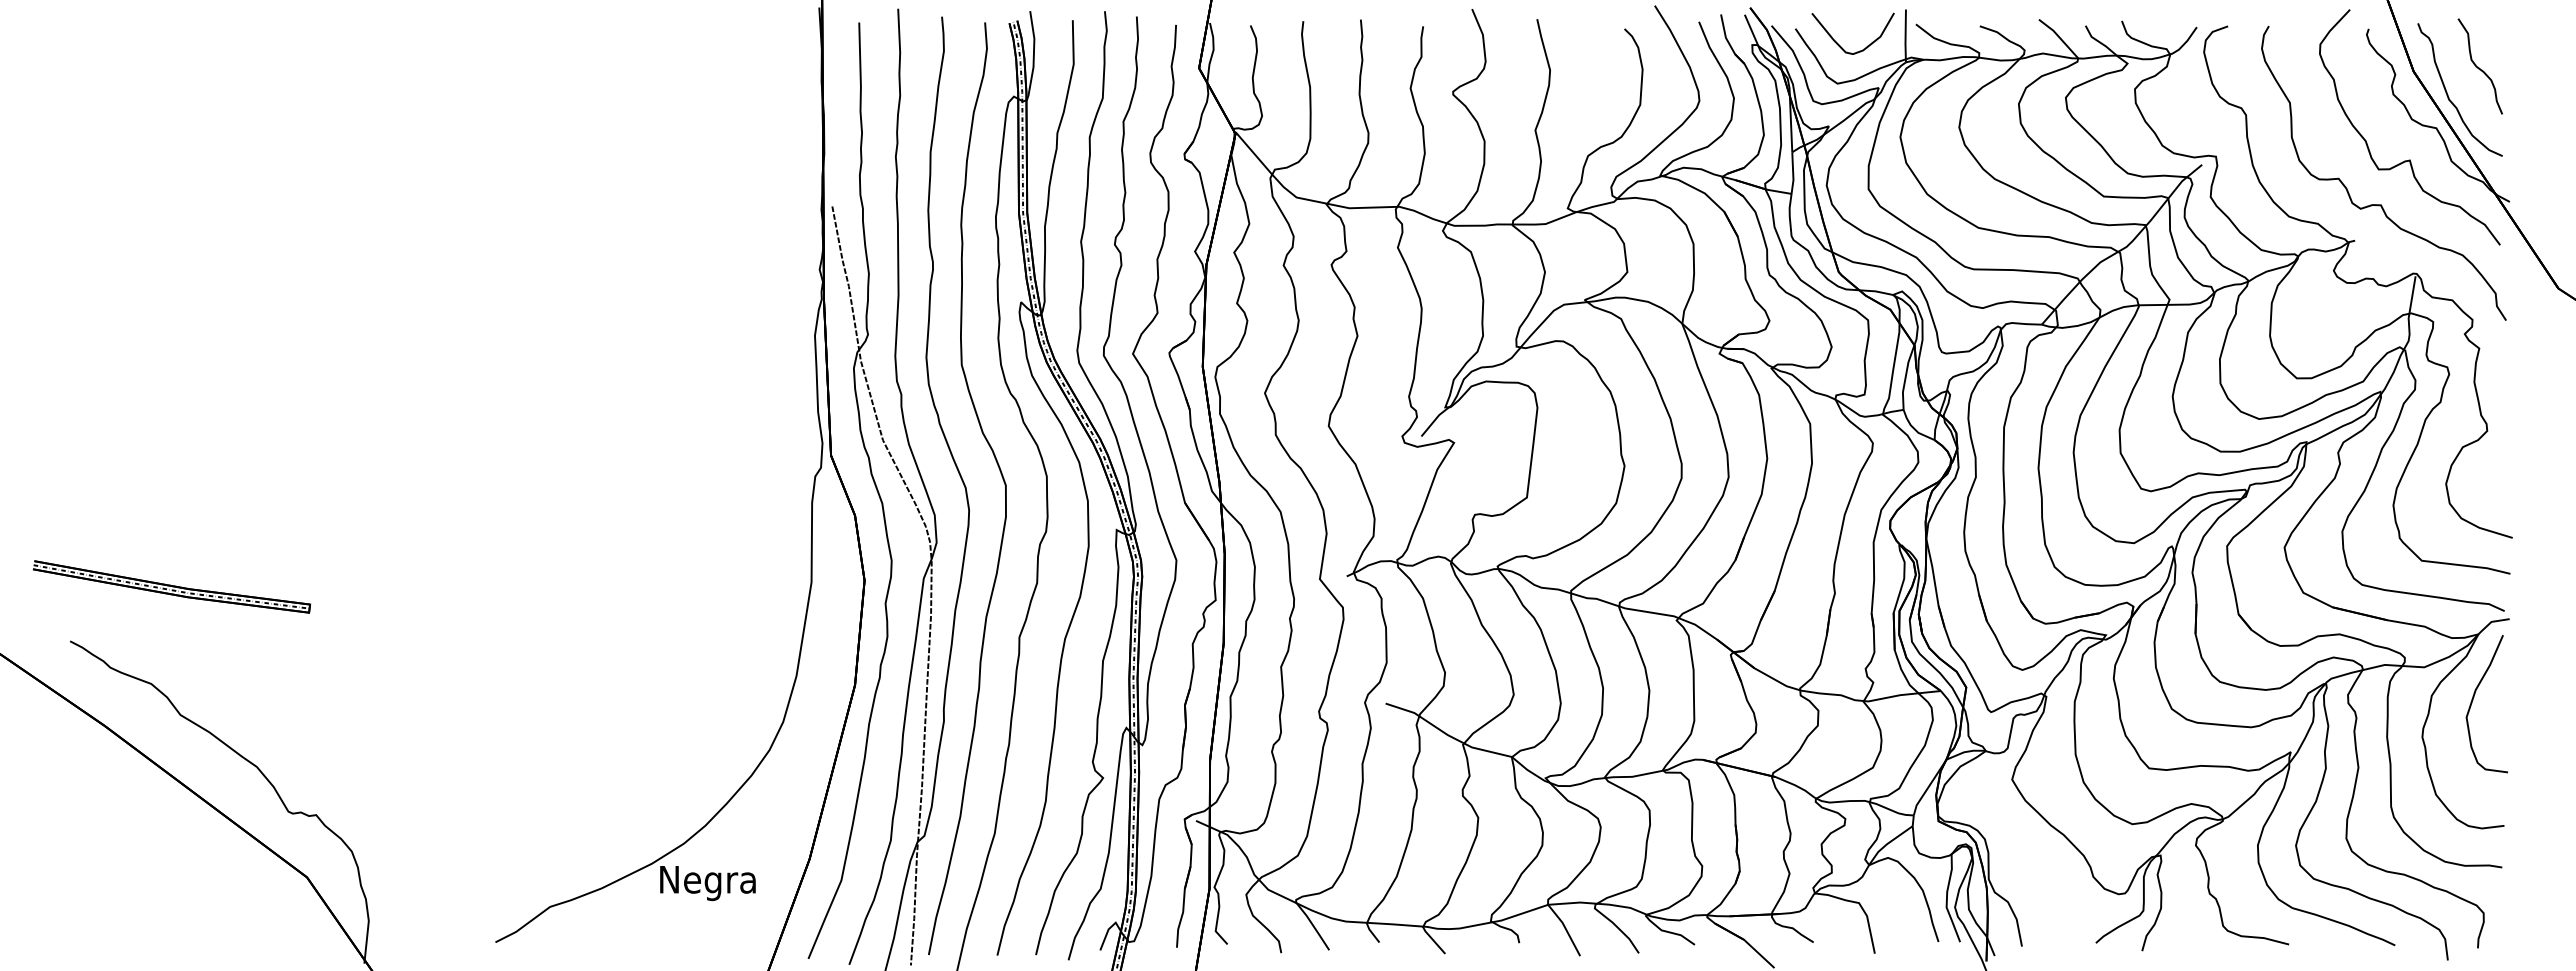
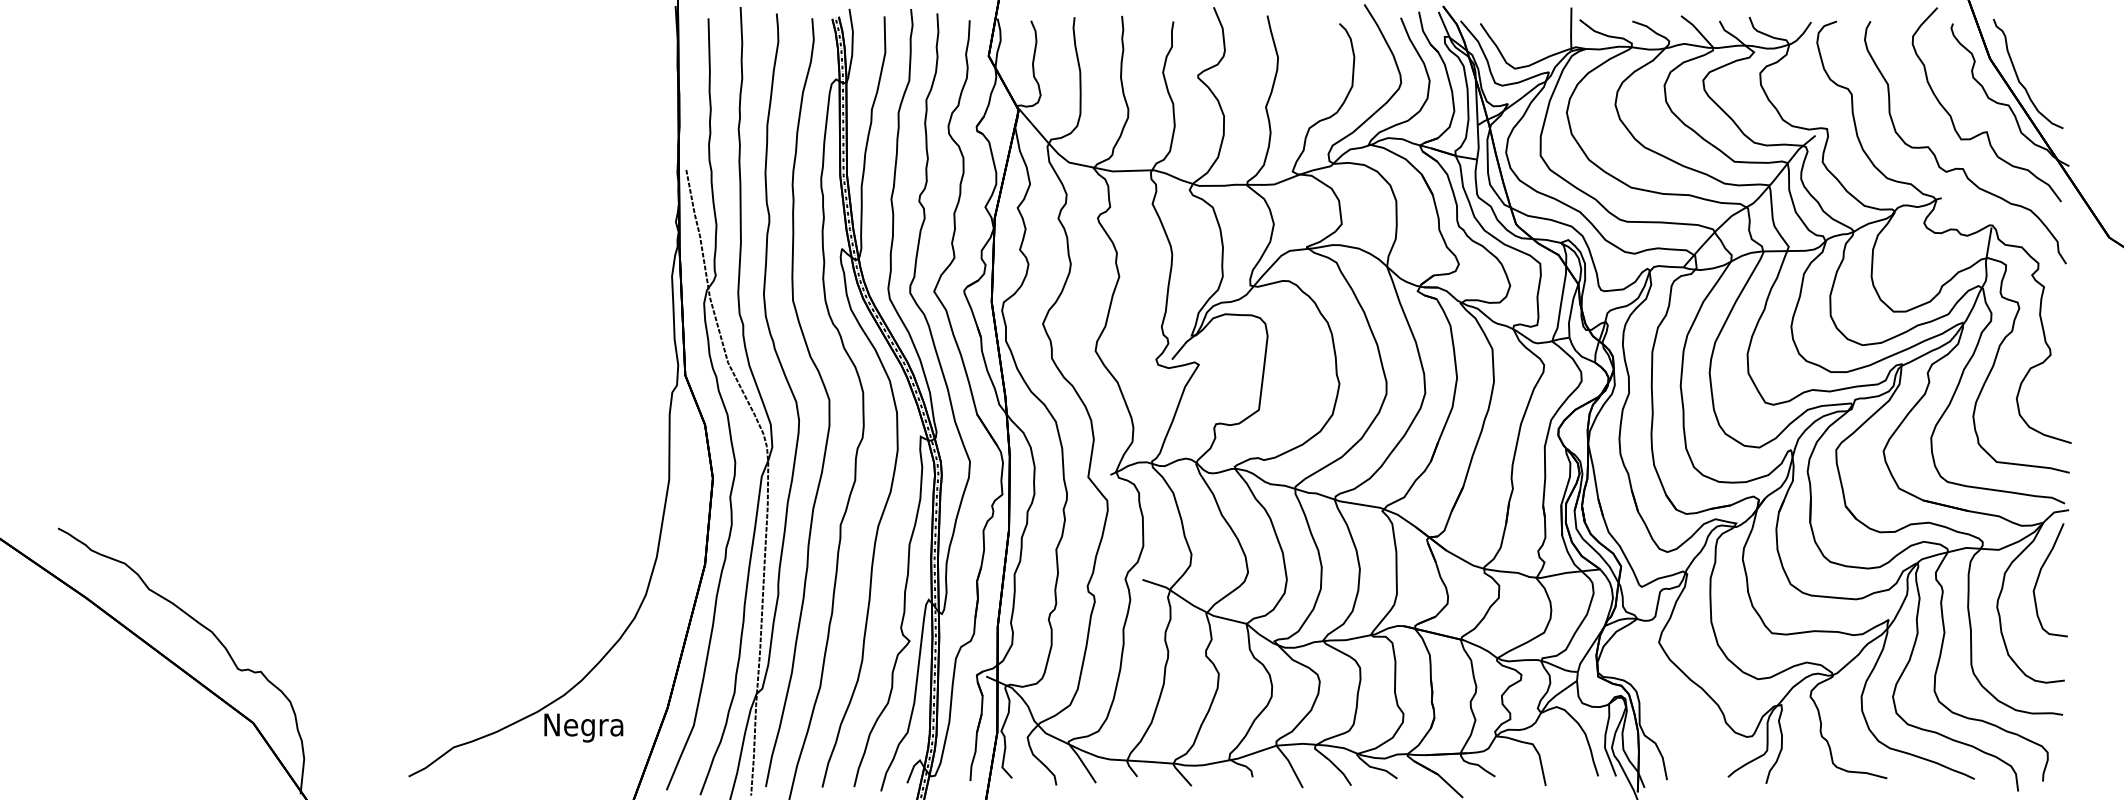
curve: (1840, 45) -> (1517, 37), removed
curve: (2478, 66) -> (2043, 54), removed
part: (172, 586) -> (142, 483), removed

